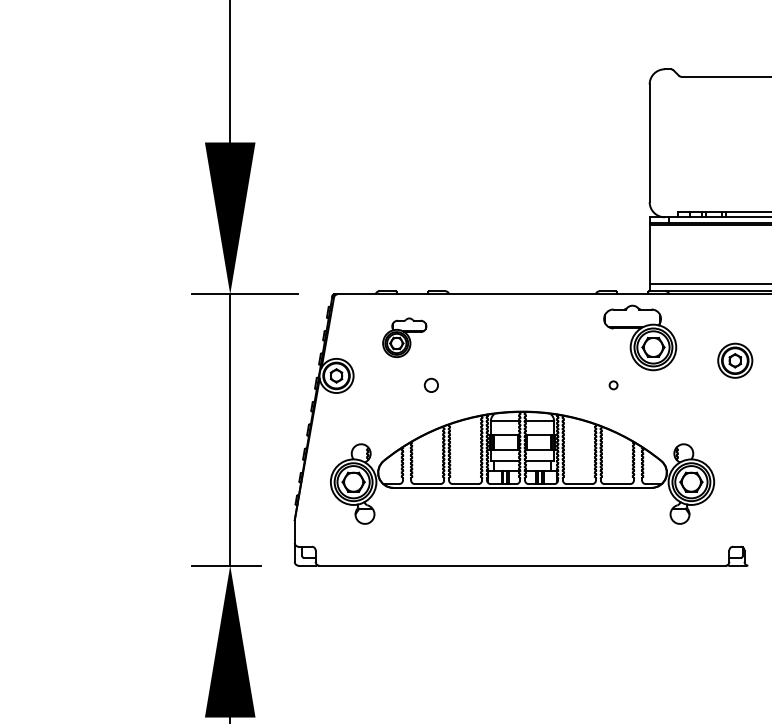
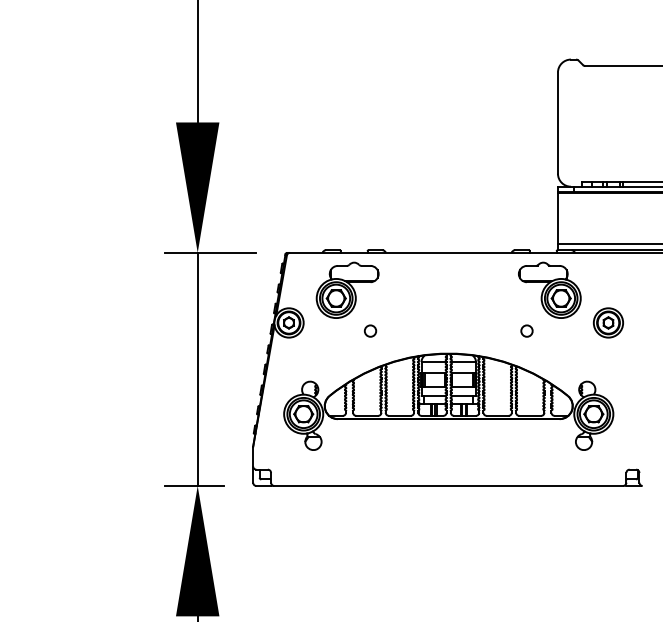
part: (404, 336) -> (347, 289), size x1.67
part: (735, 360) -> (608, 322), moved
circle: (613, 384) -> (526, 330), size x1.67

